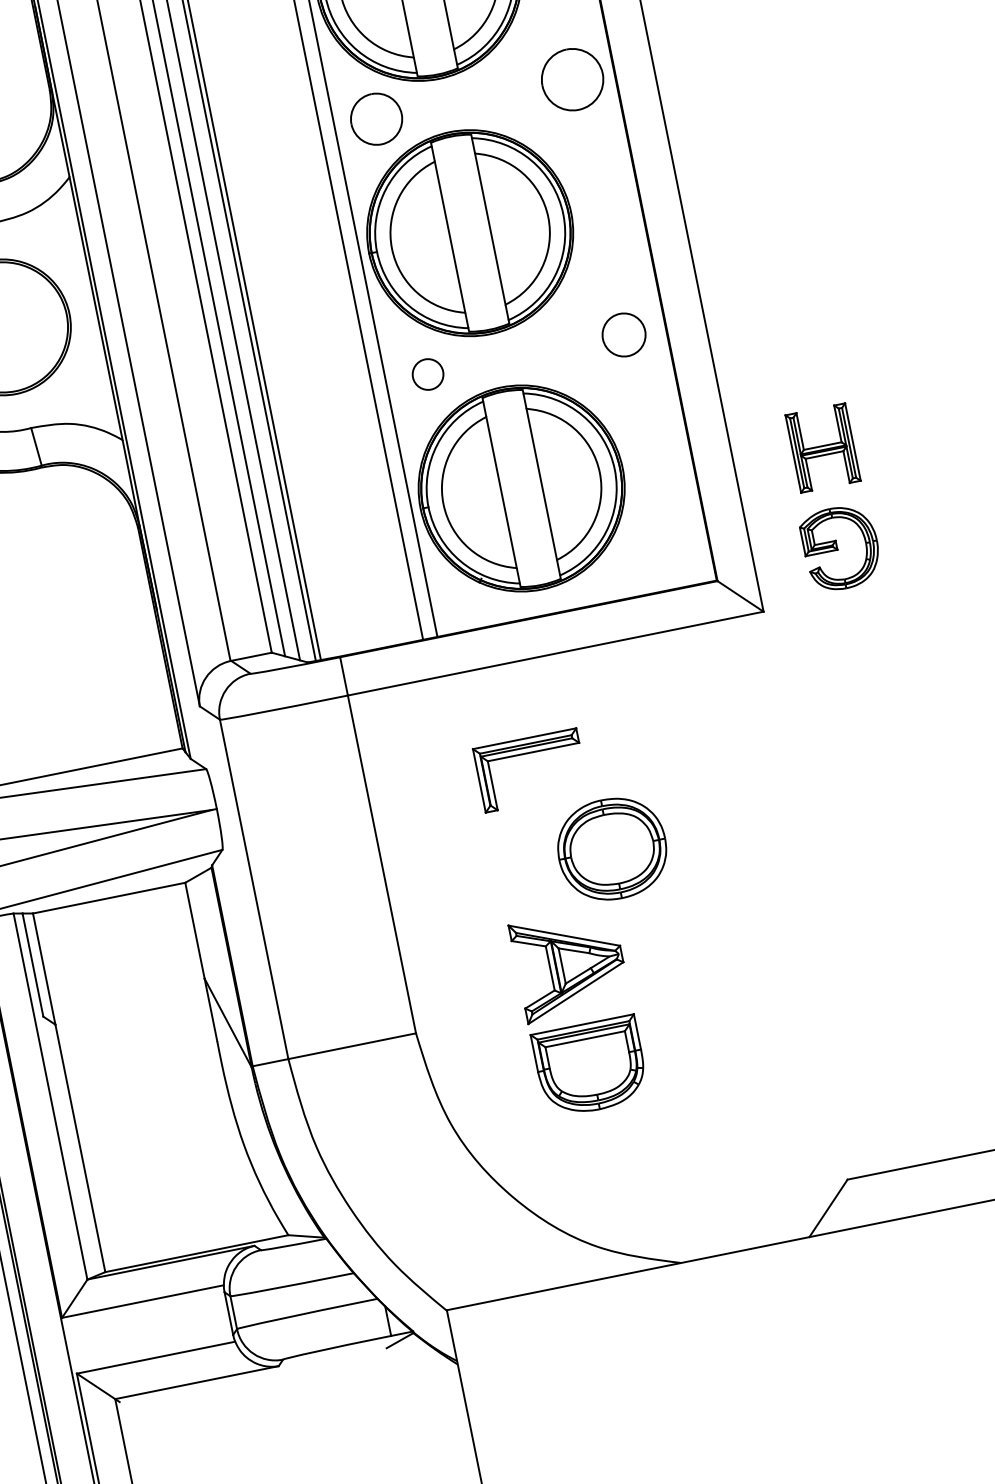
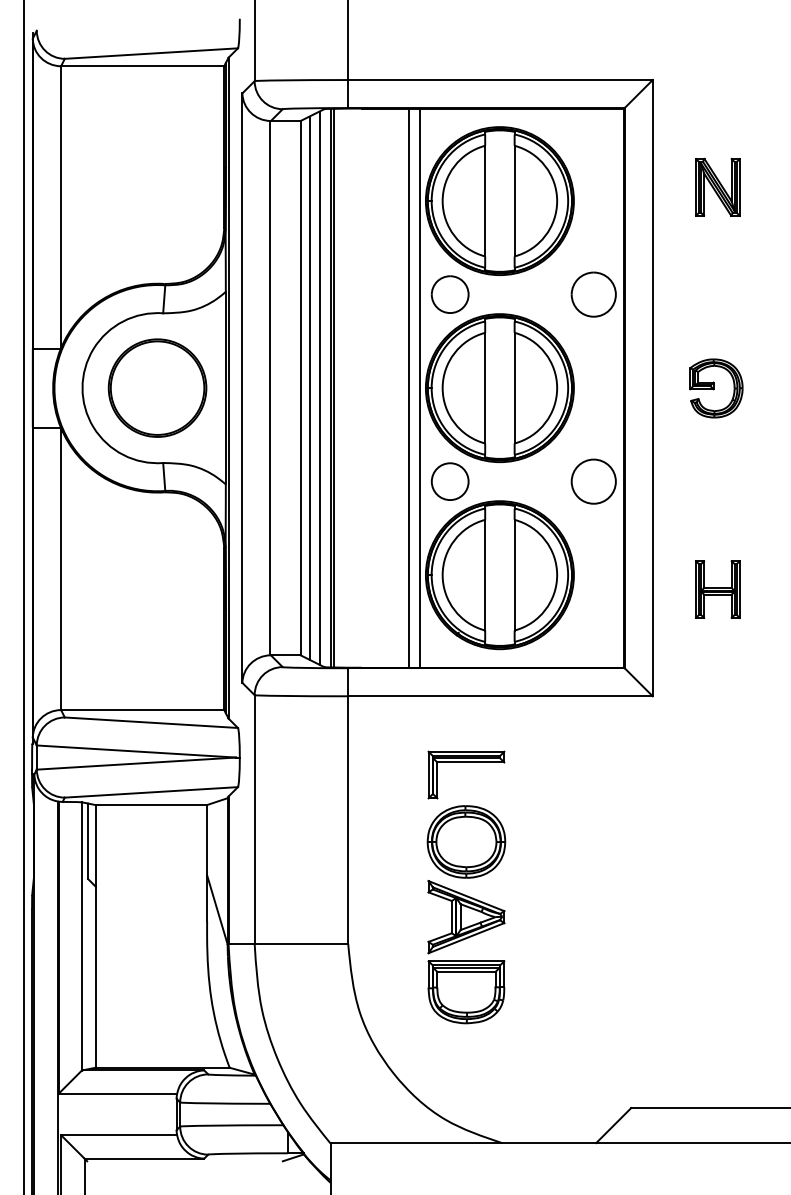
circle: (623, 334) -> (593, 481), size x1.43
circle: (427, 374) -> (449, 481), size x1.67
part: (841, 548) -> (716, 388), moved
part: (612, 848) -> (466, 841), moved

